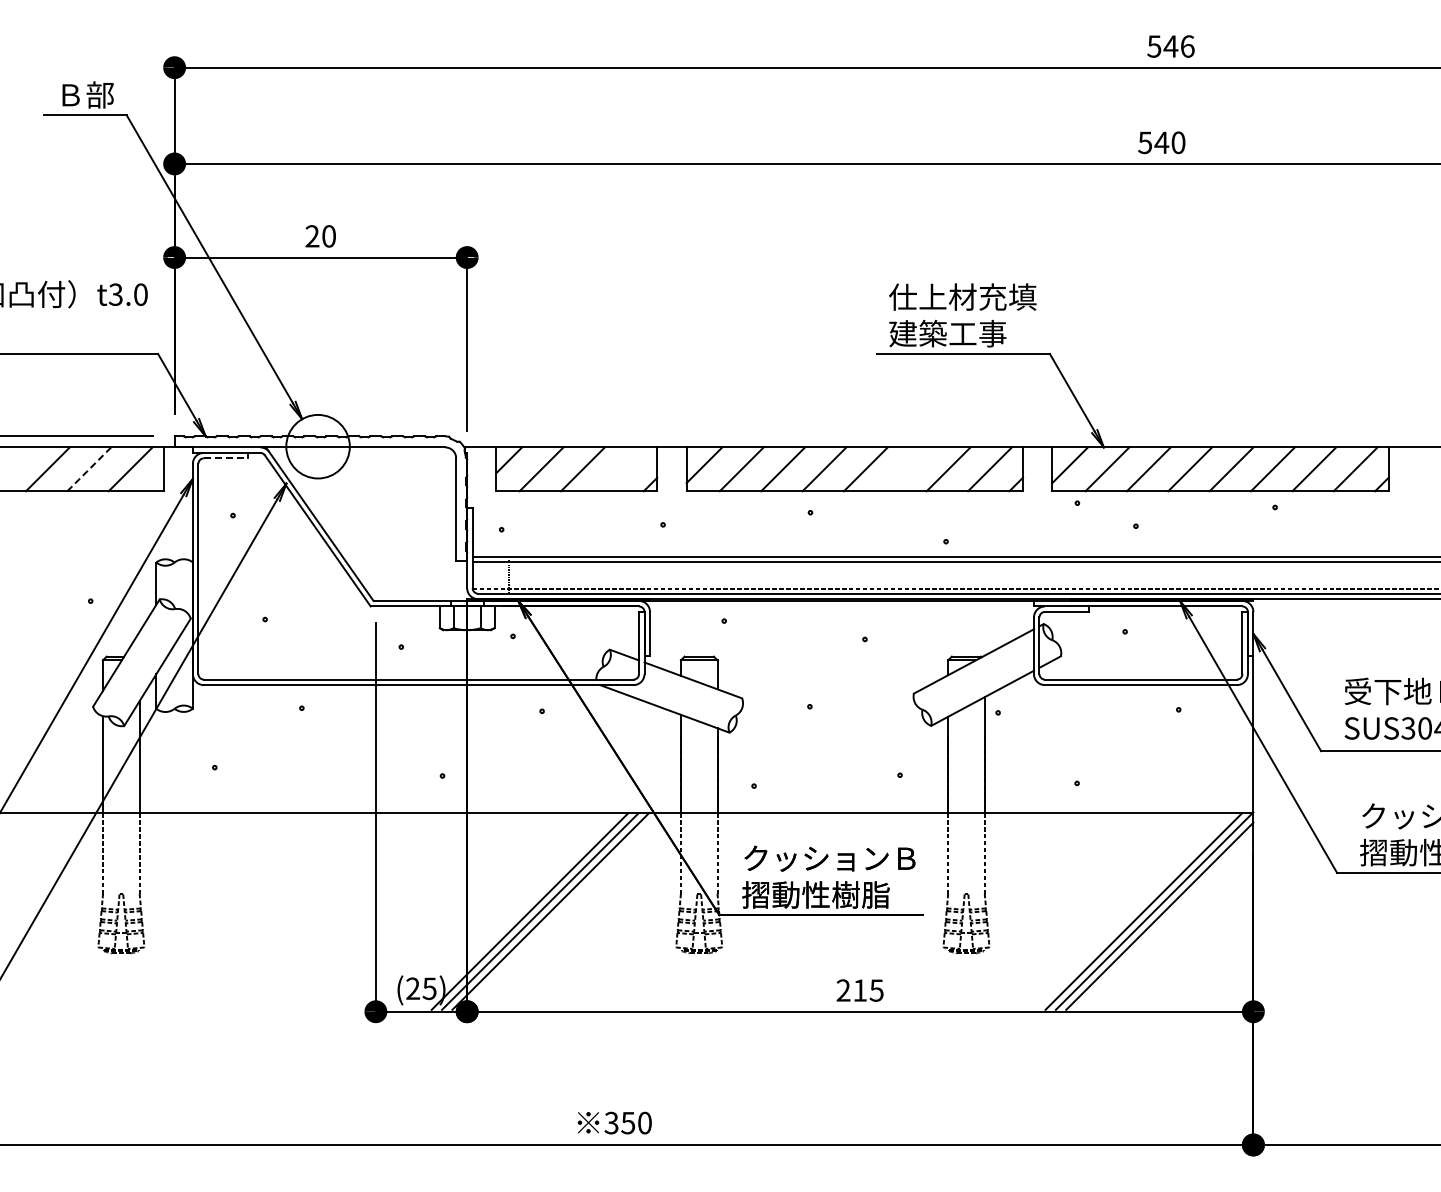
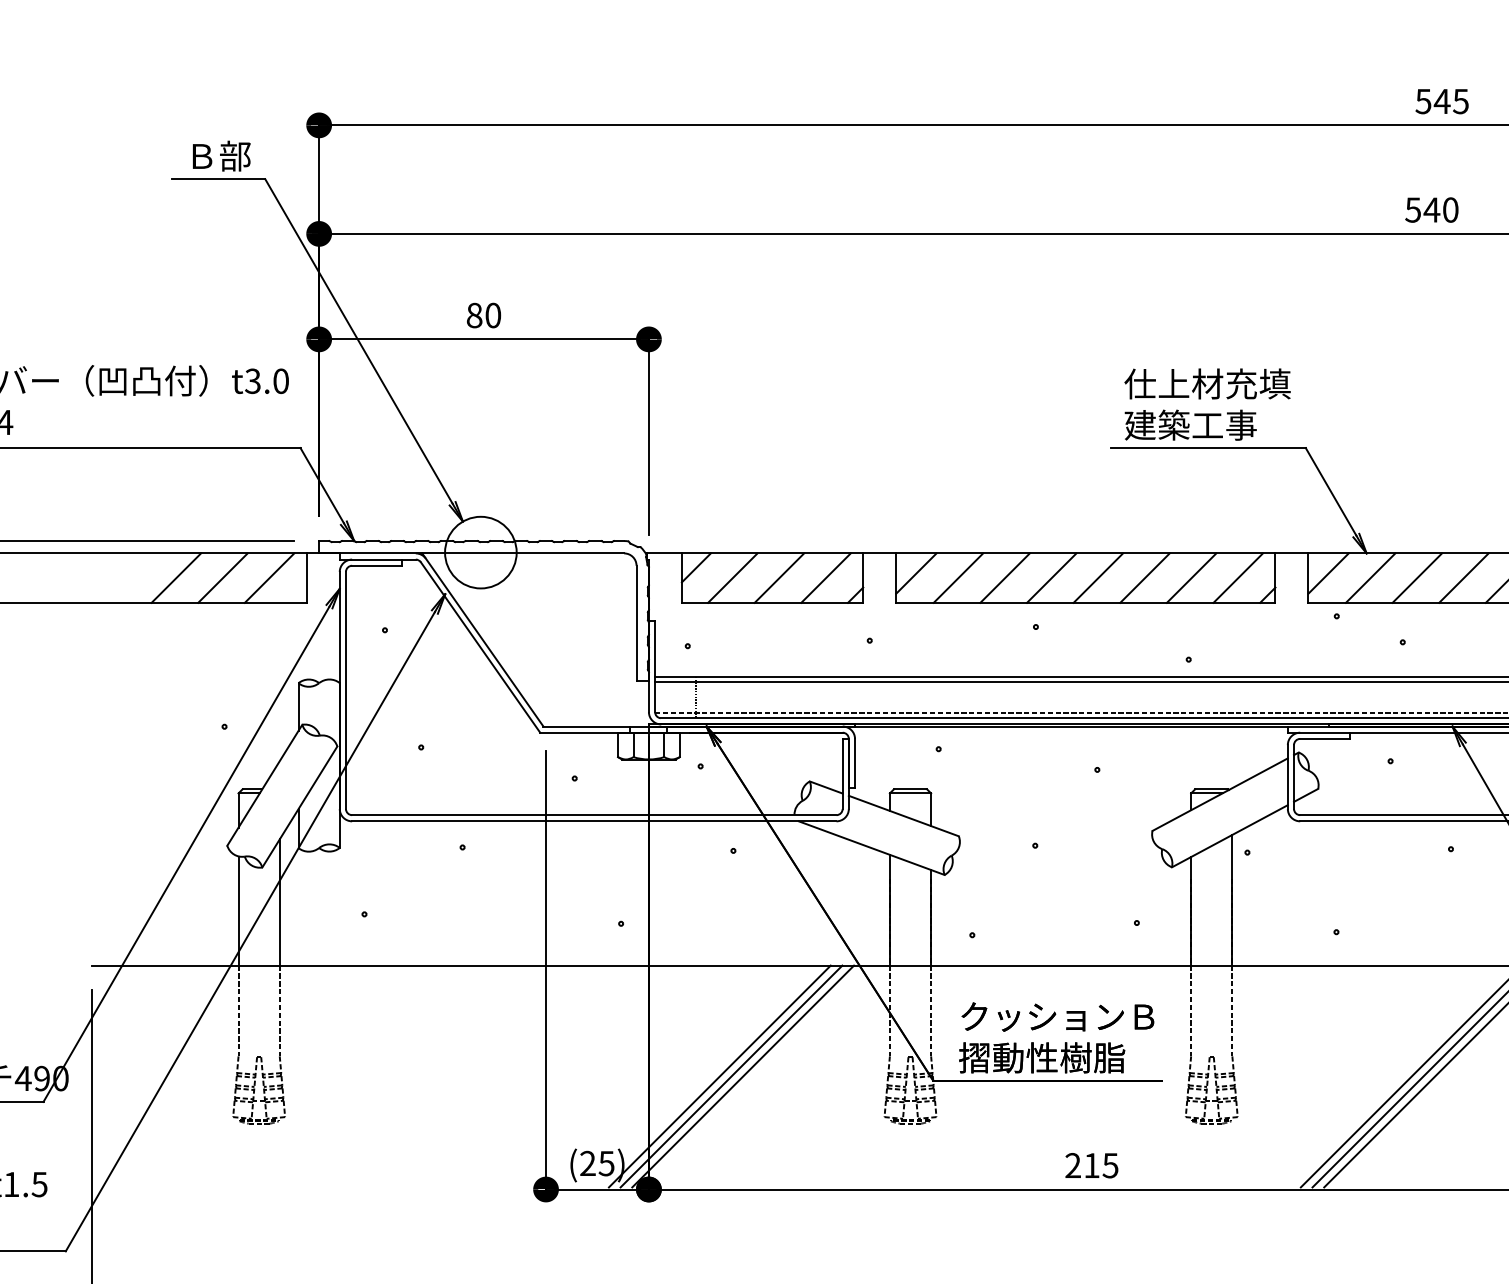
text: (1187, 46) -> (1460, 101), 546 -> 545
text: (312, 236) -> (474, 315), 20 -> 80
line: (225, 458) -> (376, 565), dashed -> solid
line: (89, 469) -> (223, 578), dashed -> solid
line: (624, 469) -> (826, 578), added
line: (907, 469) -> (1145, 578), added

